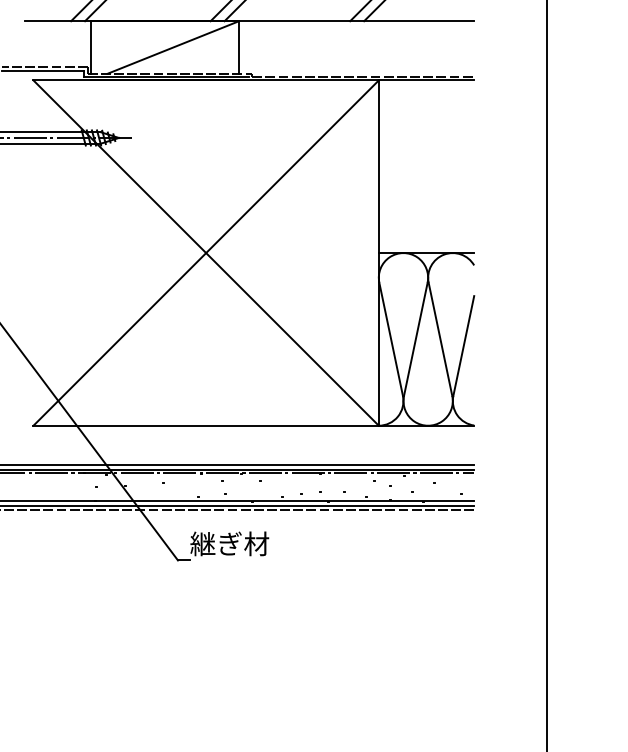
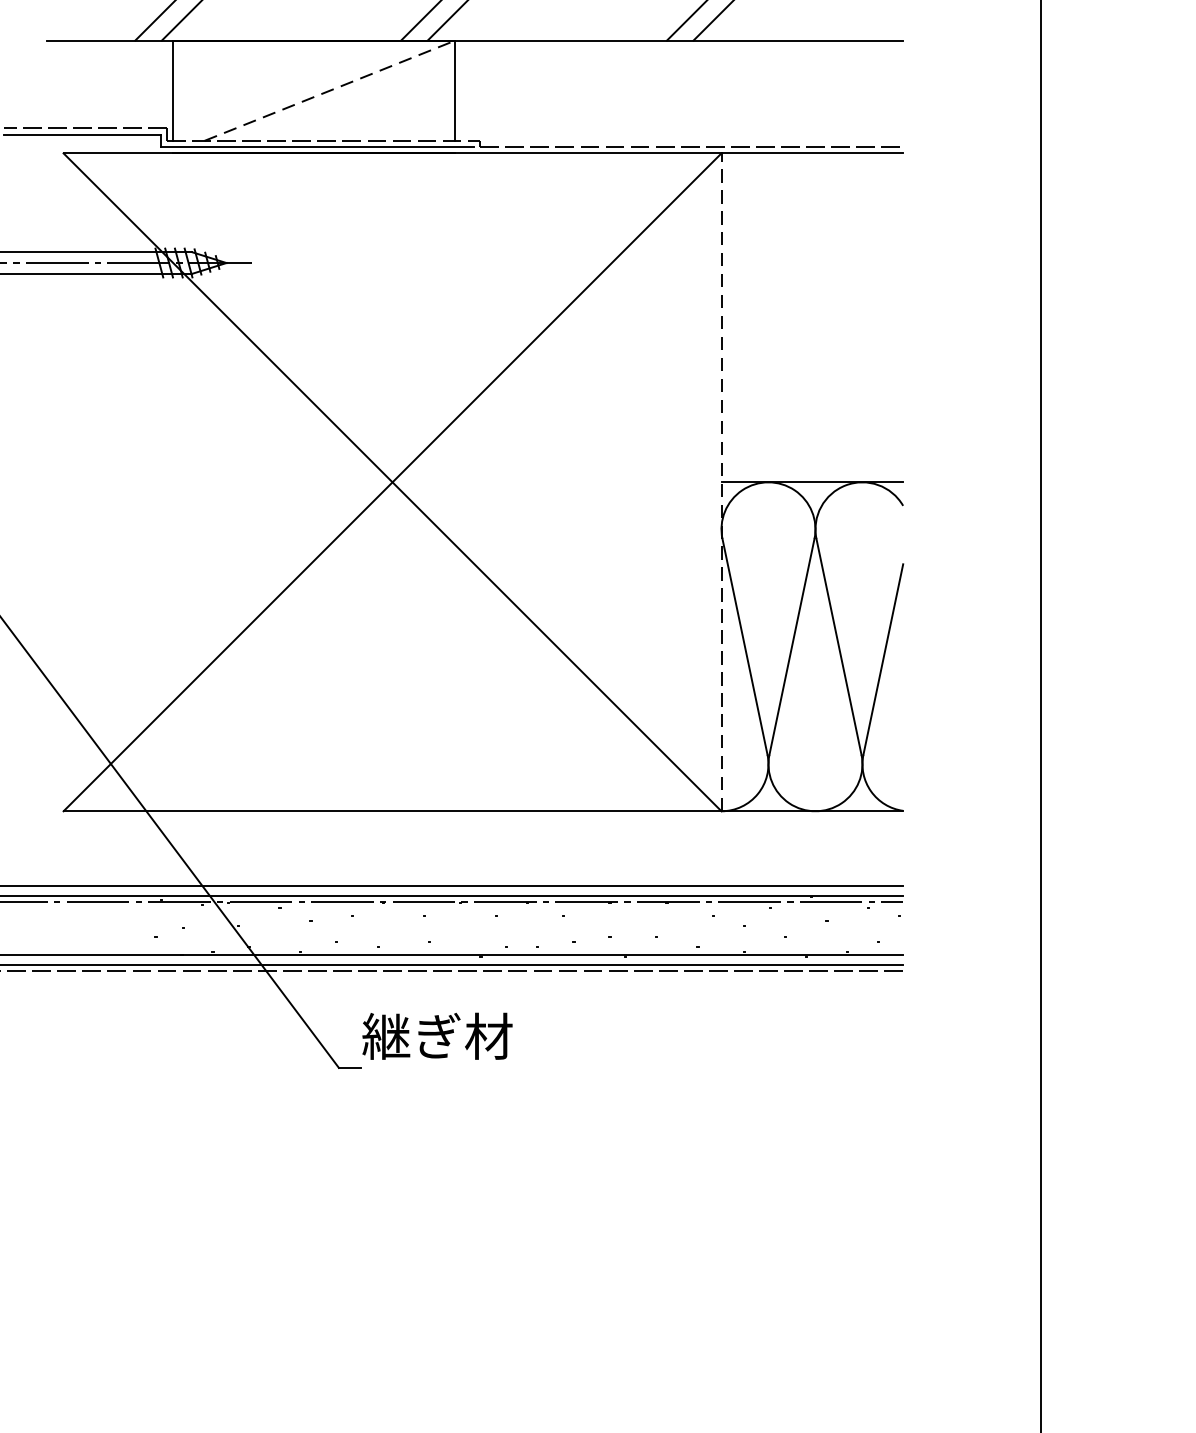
line: (173, 47) -> (330, 90), solid -> dashed
line: (378, 253) -> (720, 483), solid -> dashed

